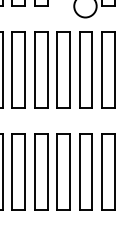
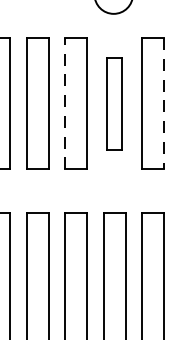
line: (57, 69) -> (65, 102), solid -> dashed
part: (85, 69) -> (113, 102), size x0.7
line: (114, 70) -> (163, 104), solid -> dashed

